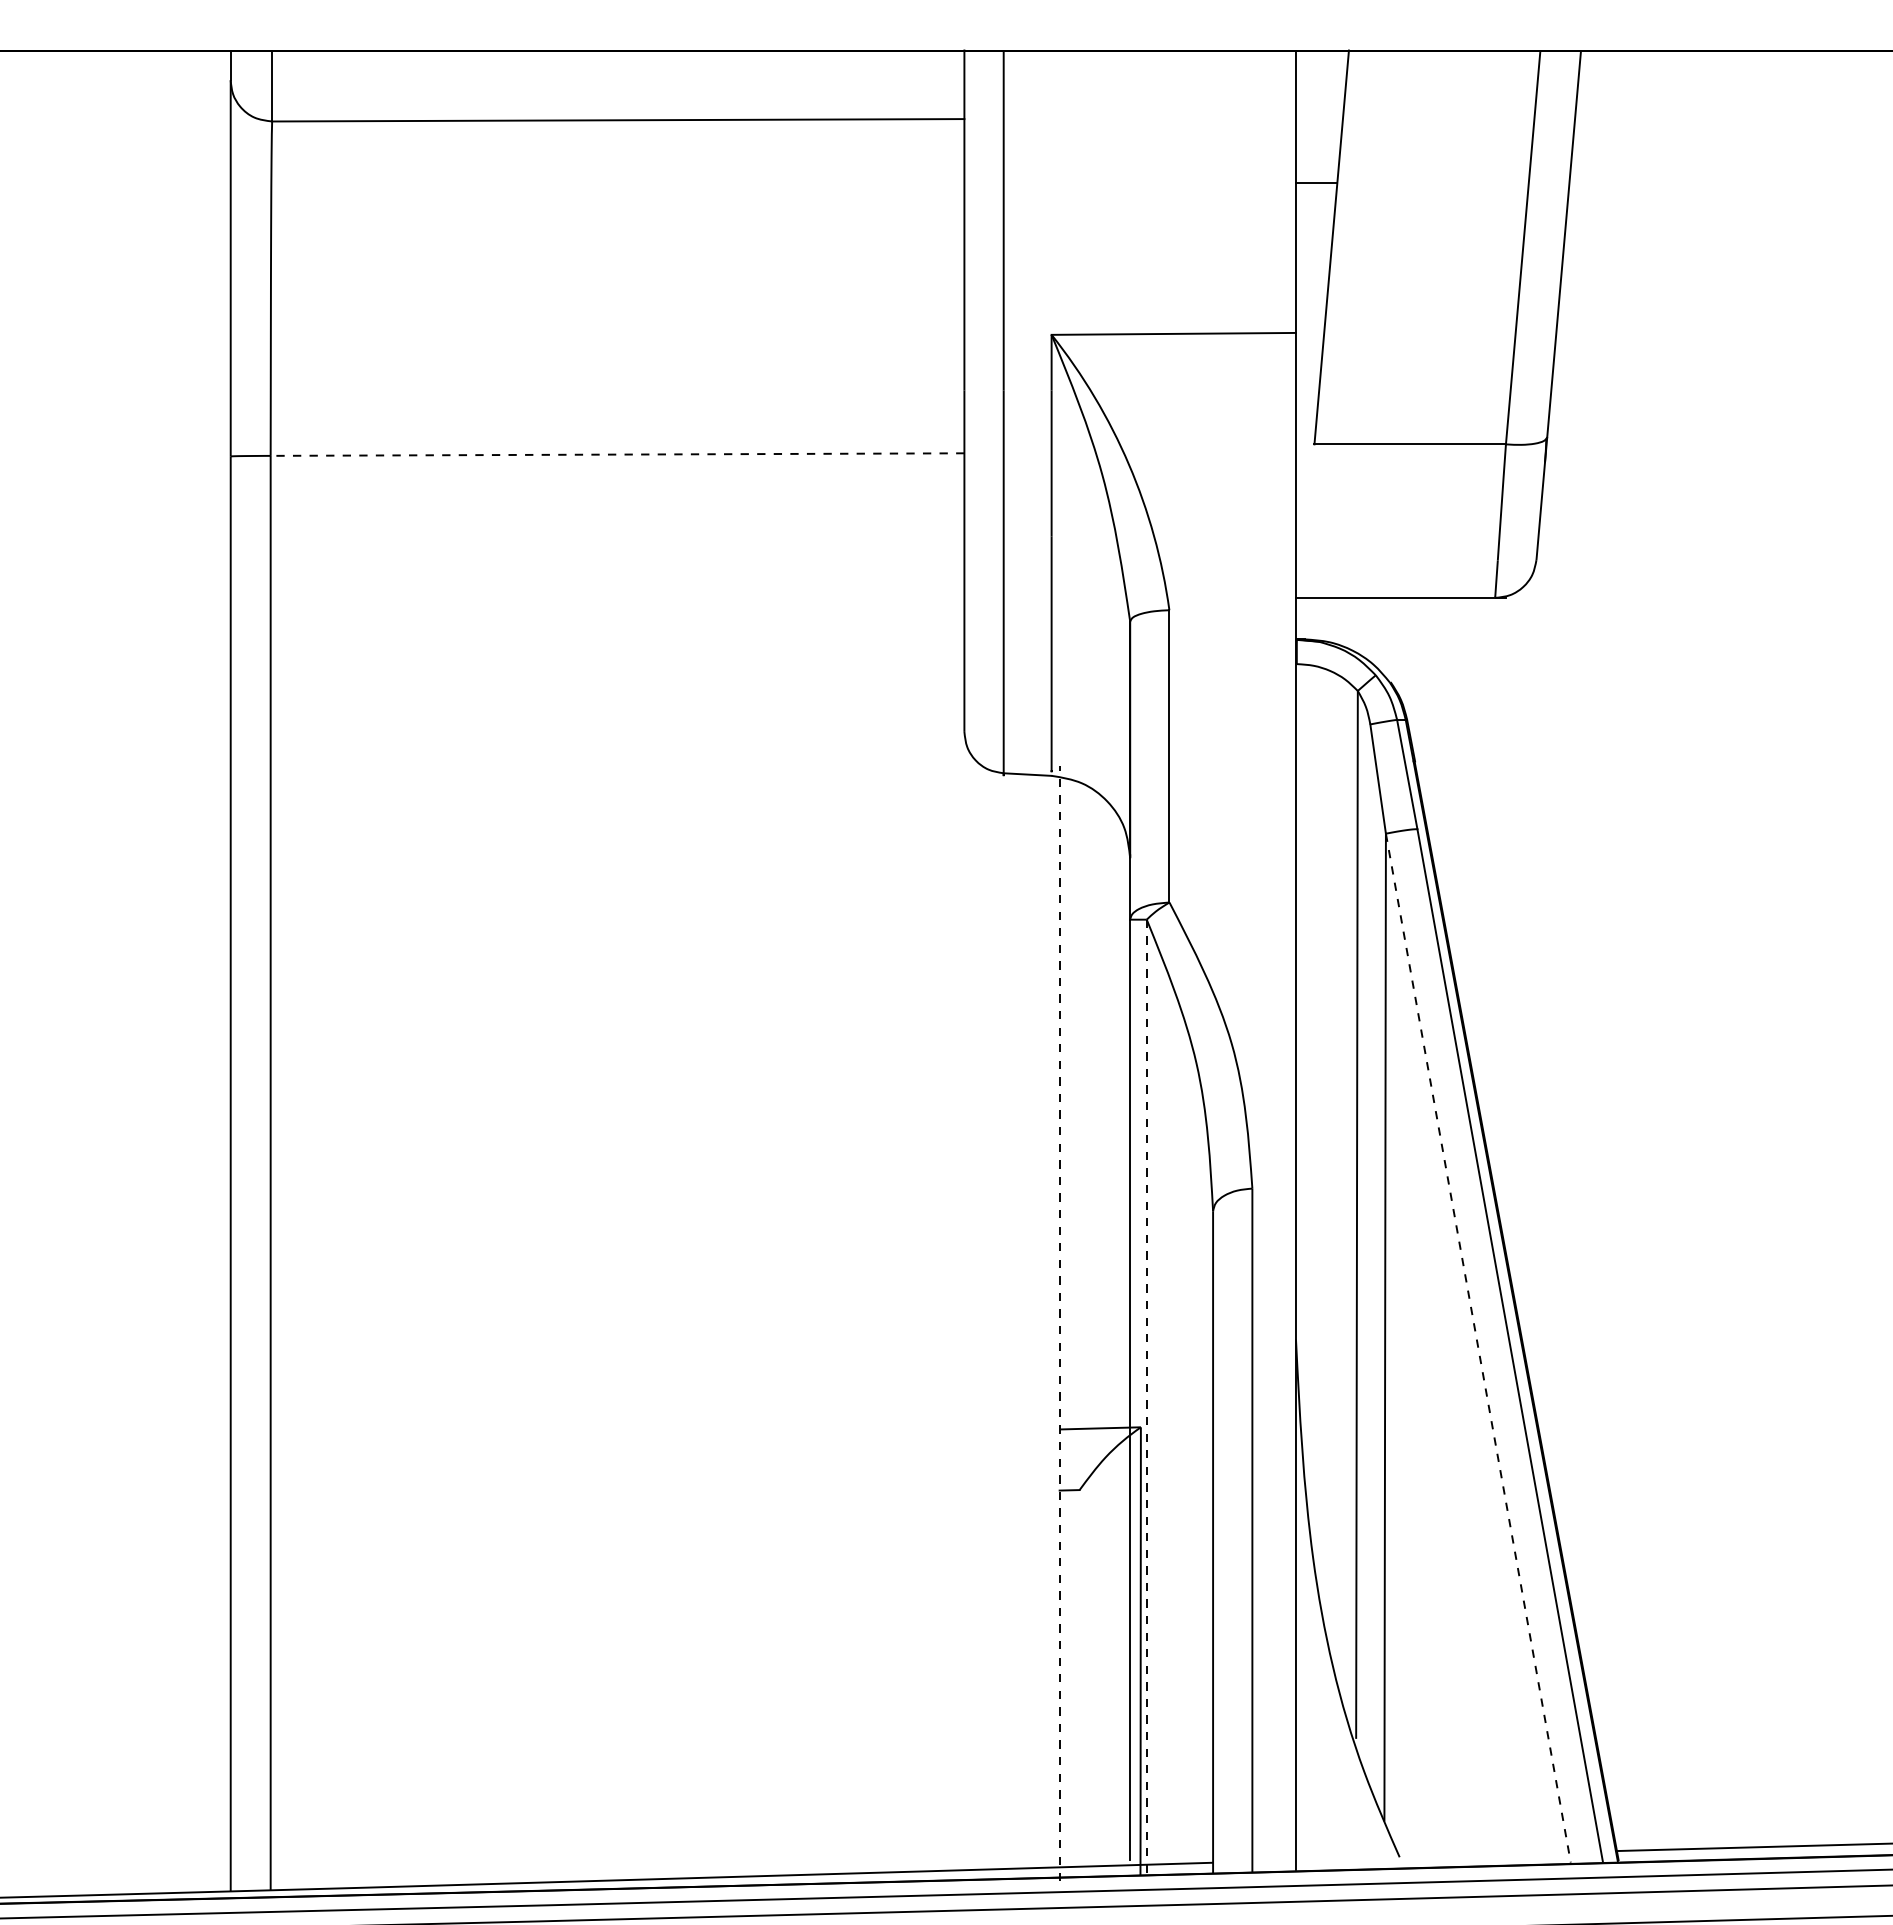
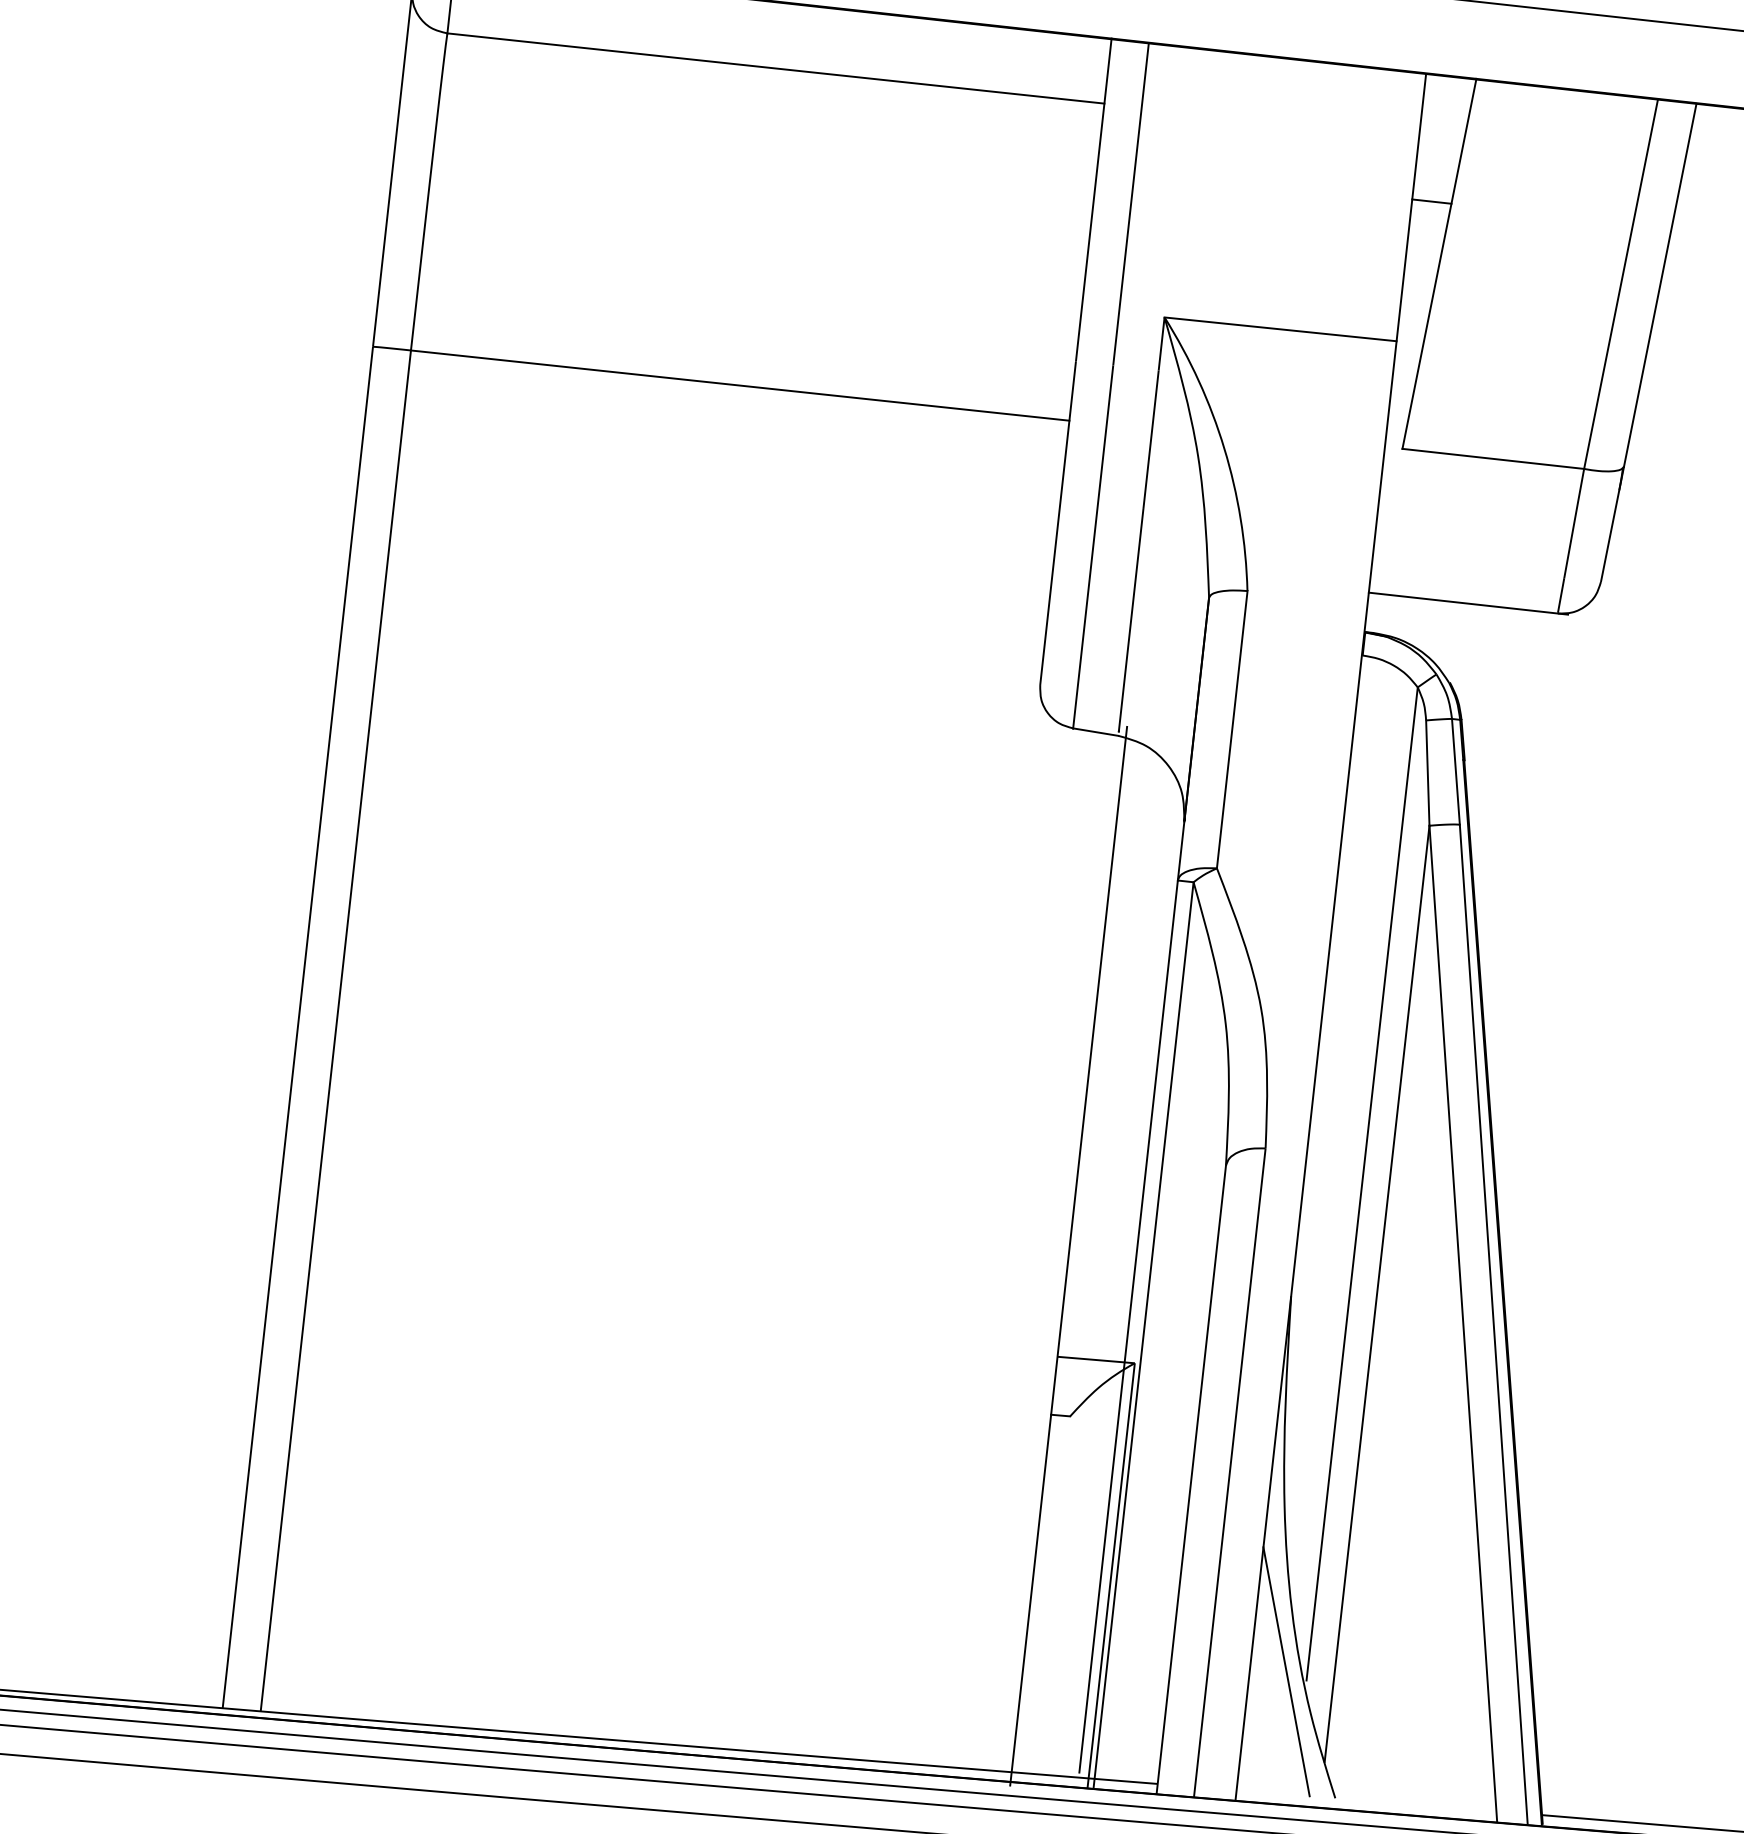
line: (617, 454) -> (740, 385), dashed -> solid
line: (1059, 1323) -> (1068, 1256), dashed -> solid
line: (1478, 1348) -> (1463, 1323), dashed -> solid
line: (1146, 1397) -> (1143, 1335), dashed -> solid
line: (1333, 1731) -> (1285, 1672), added

